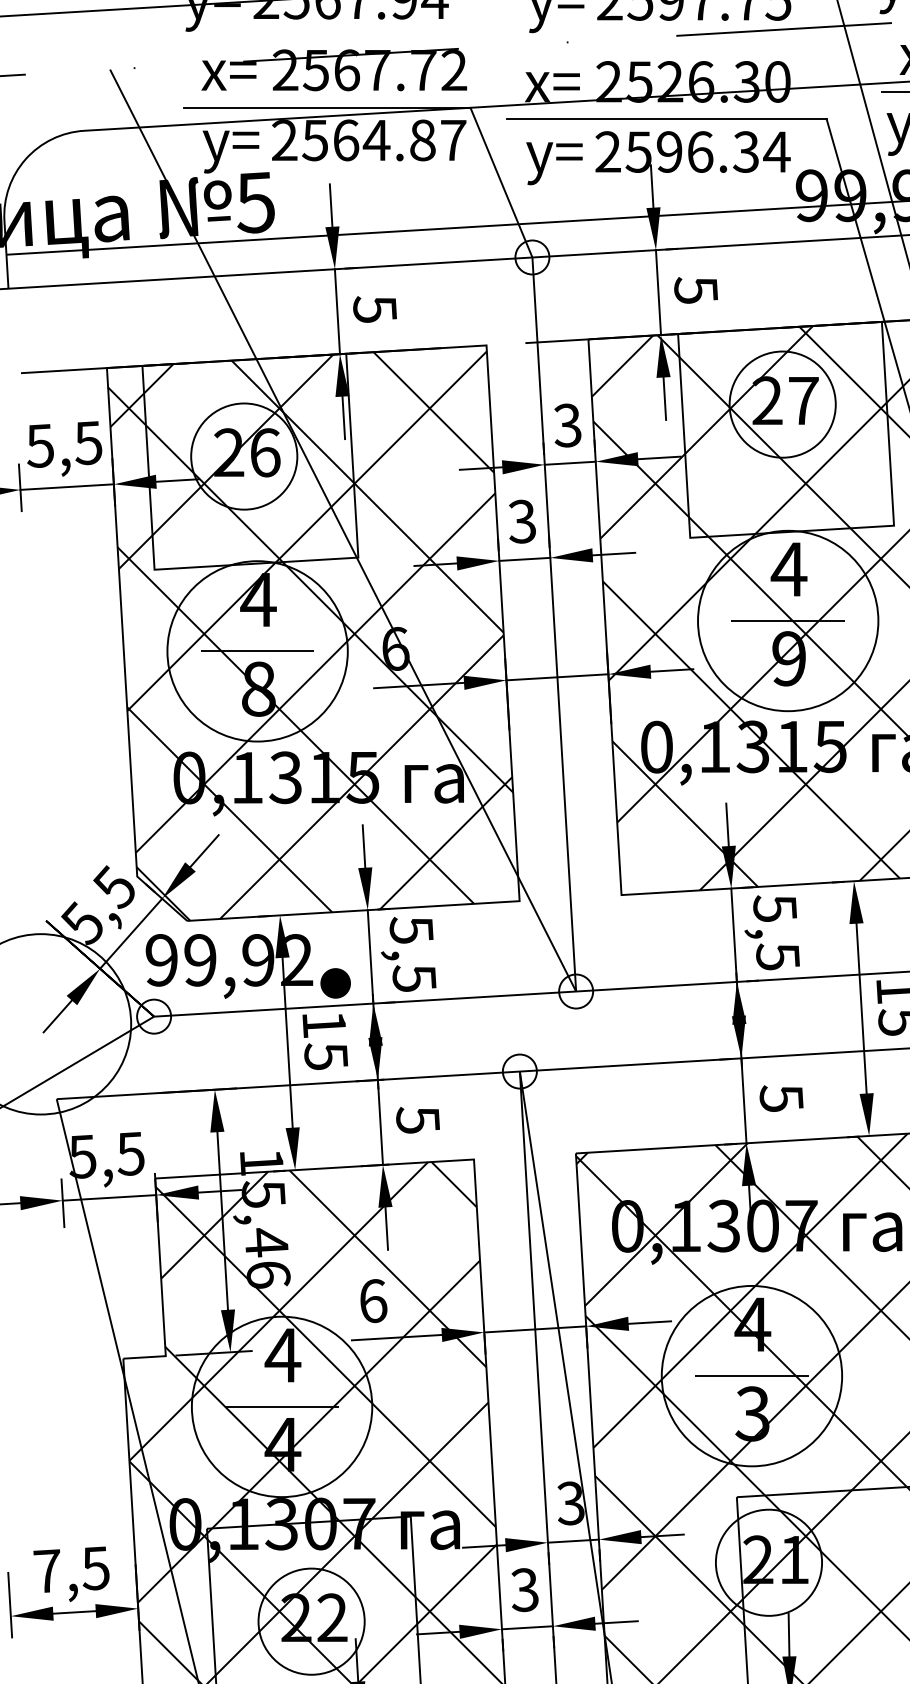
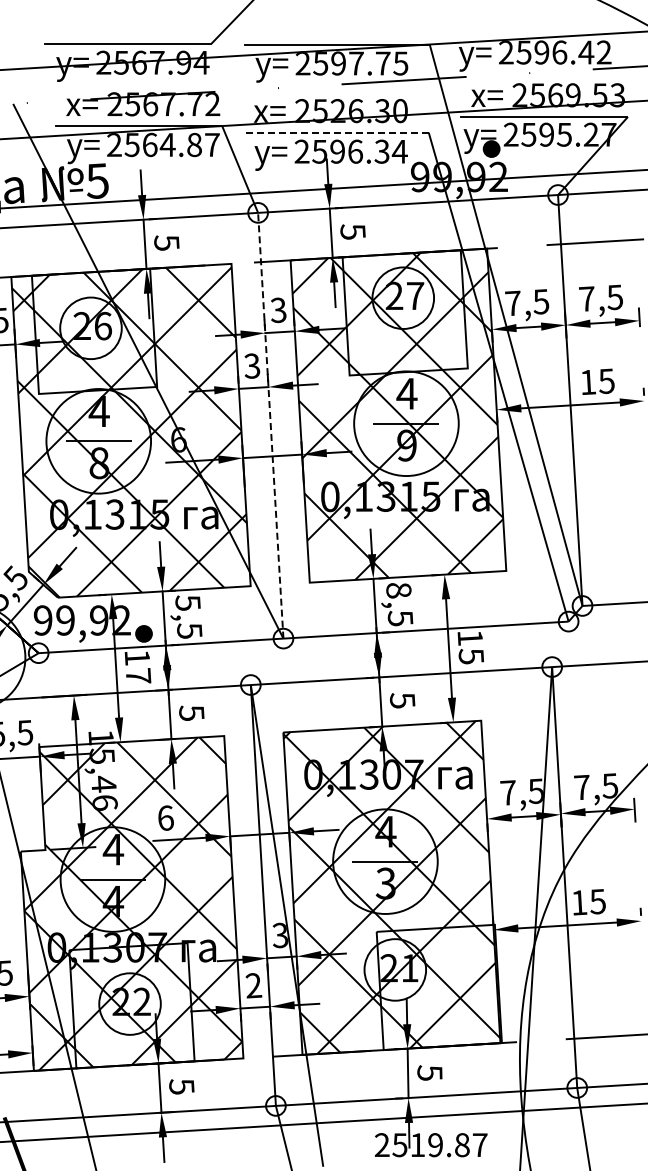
line: (667, 118) -> (336, 132), solid -> dashed
line: (553, 624) -> (270, 425), solid -> dashed
text: (774, 908) -> (398, 590), 5,5 -> 8,5
text: (326, 1056) -> (138, 676), 15 -> 17
text: (524, 1589) -> (253, 985), 3 -> 2

